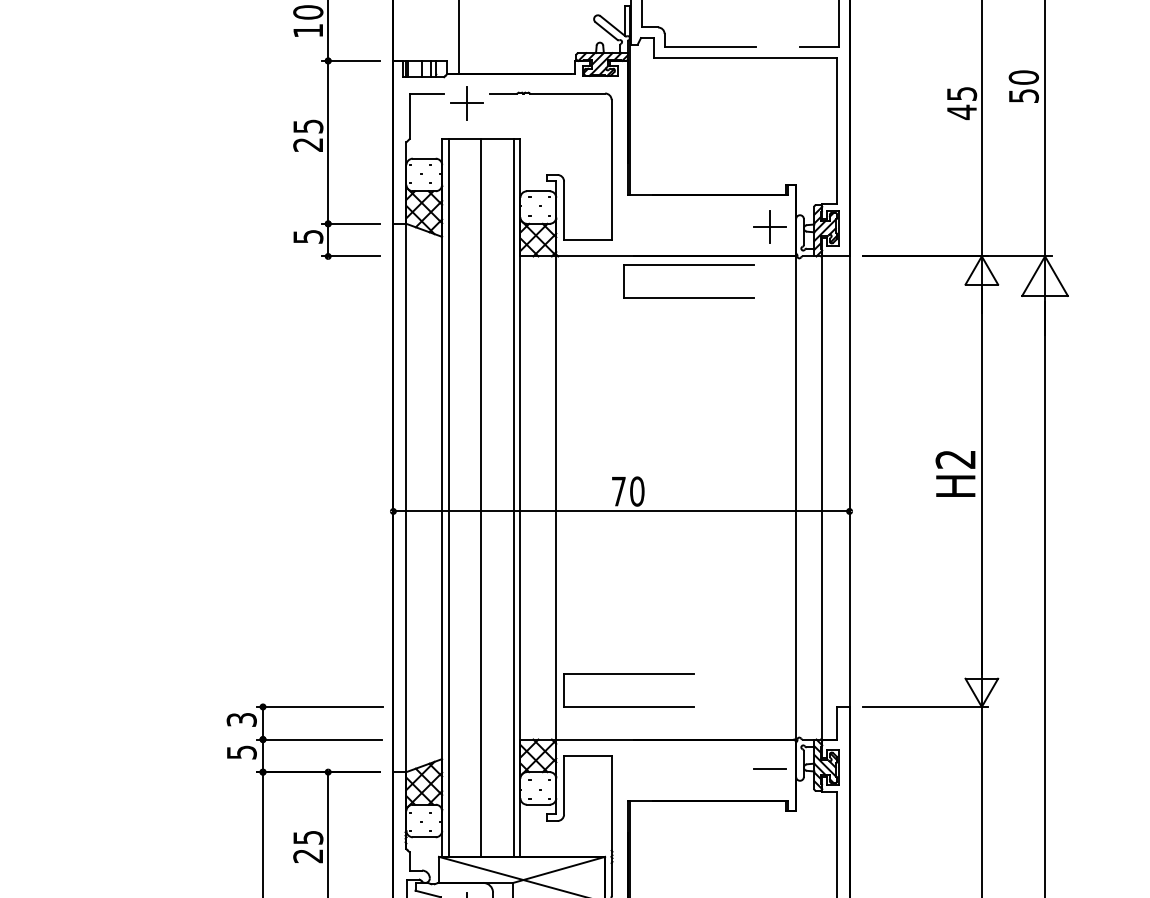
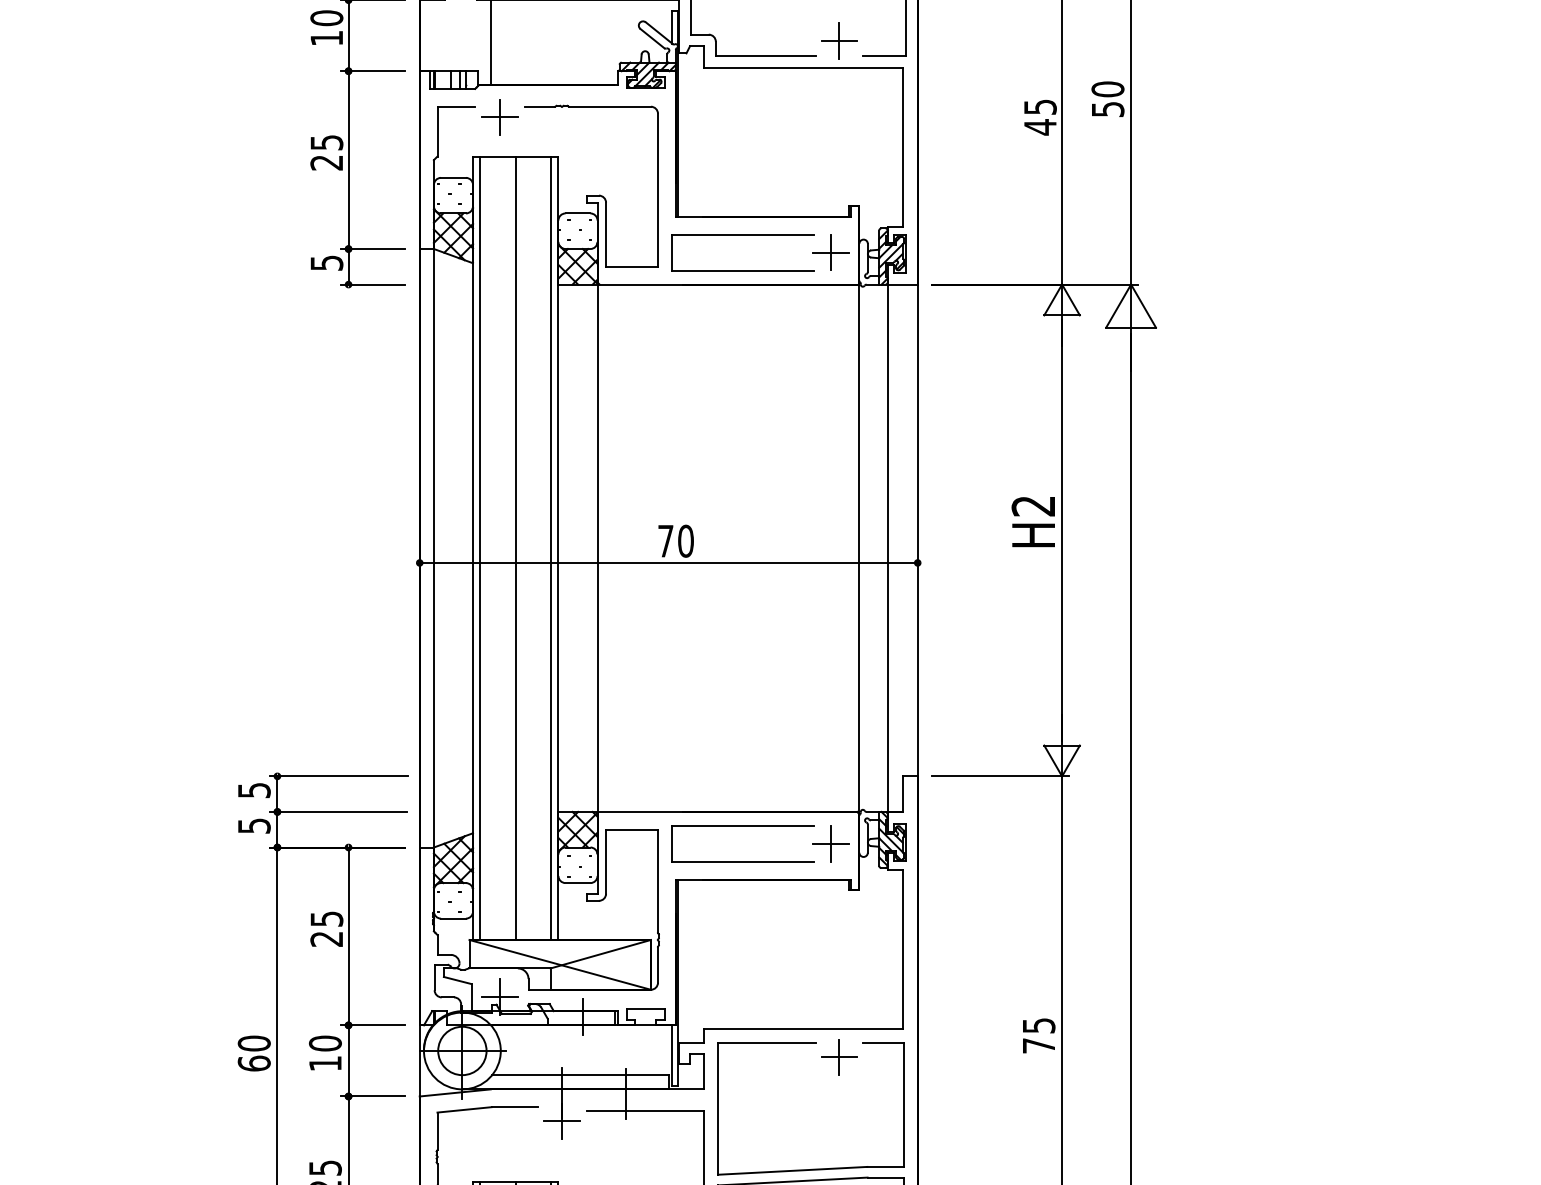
part: (777, 32) -> (839, 40), added
part: (689, 265) -> (742, 235), moved
part: (628, 675) -> (742, 826), moved
text: (241, 719) -> (253, 790), 3 -> 5
line: (769, 768) -> (830, 843), added

